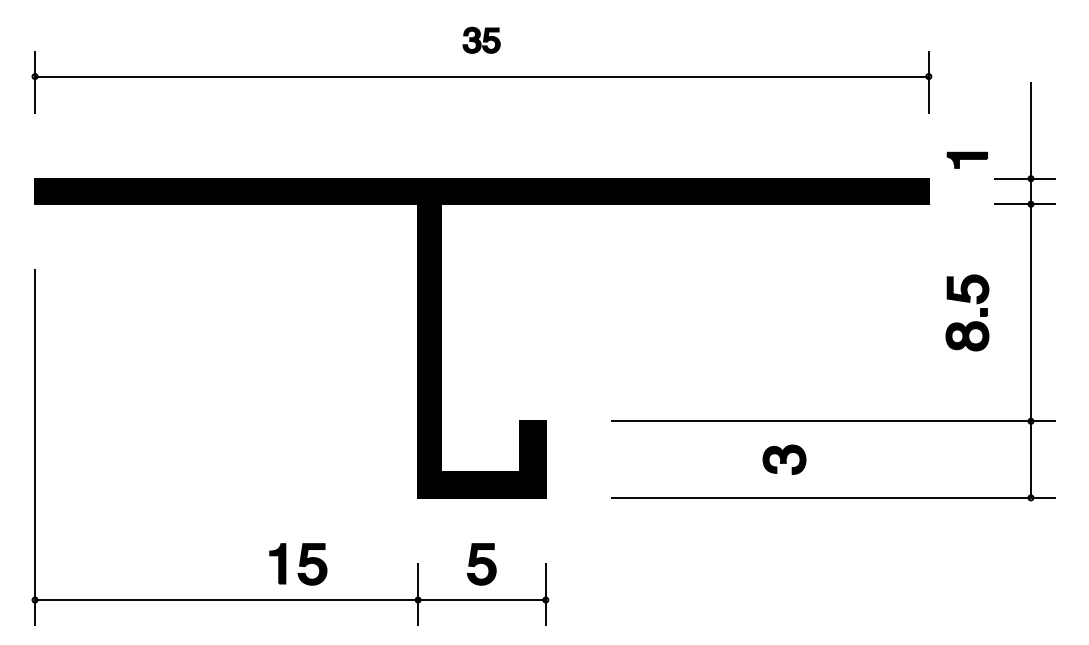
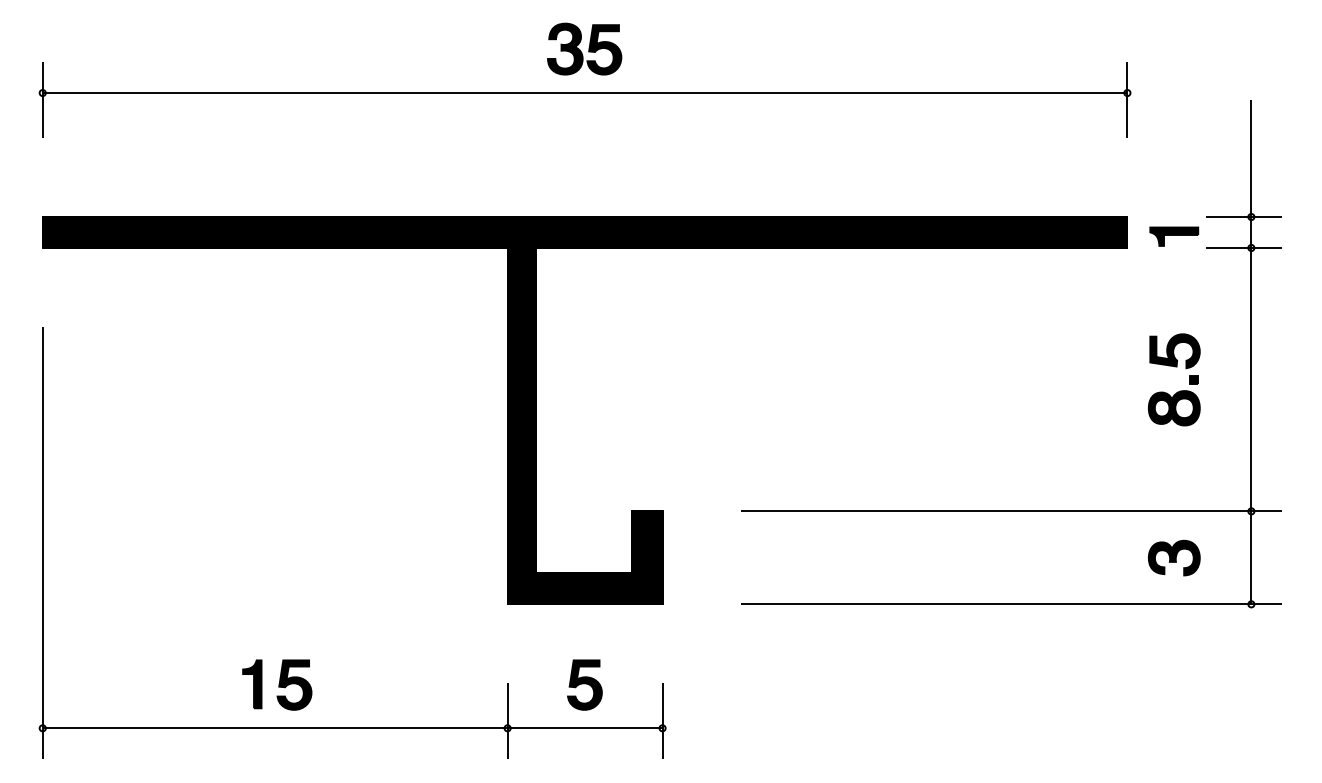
part: (481, 39) -> (584, 48), size x1.67
part: (967, 160) -> (1174, 236), moved
part: (784, 459) -> (1174, 557), moved
part: (298, 563) -> (277, 684), moved

